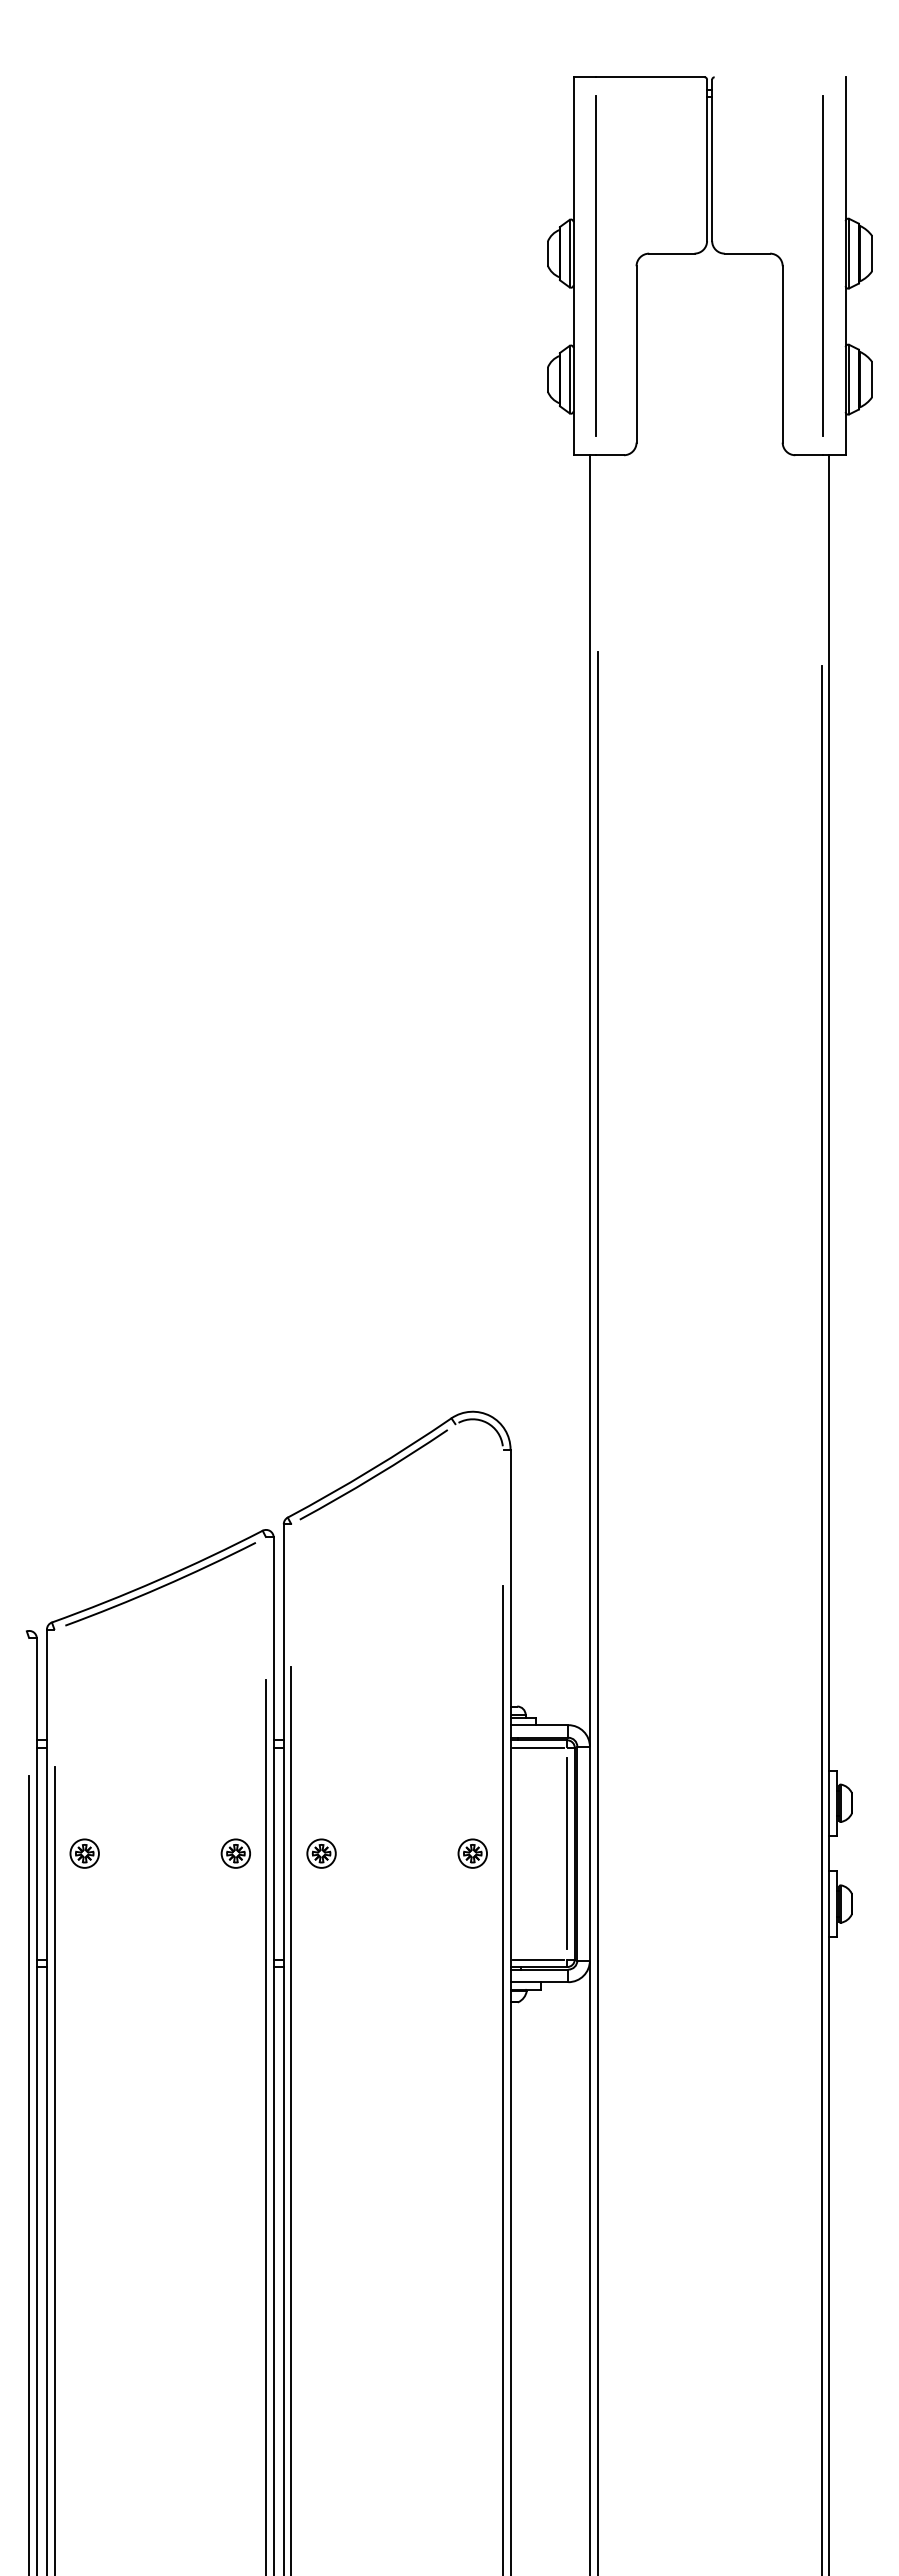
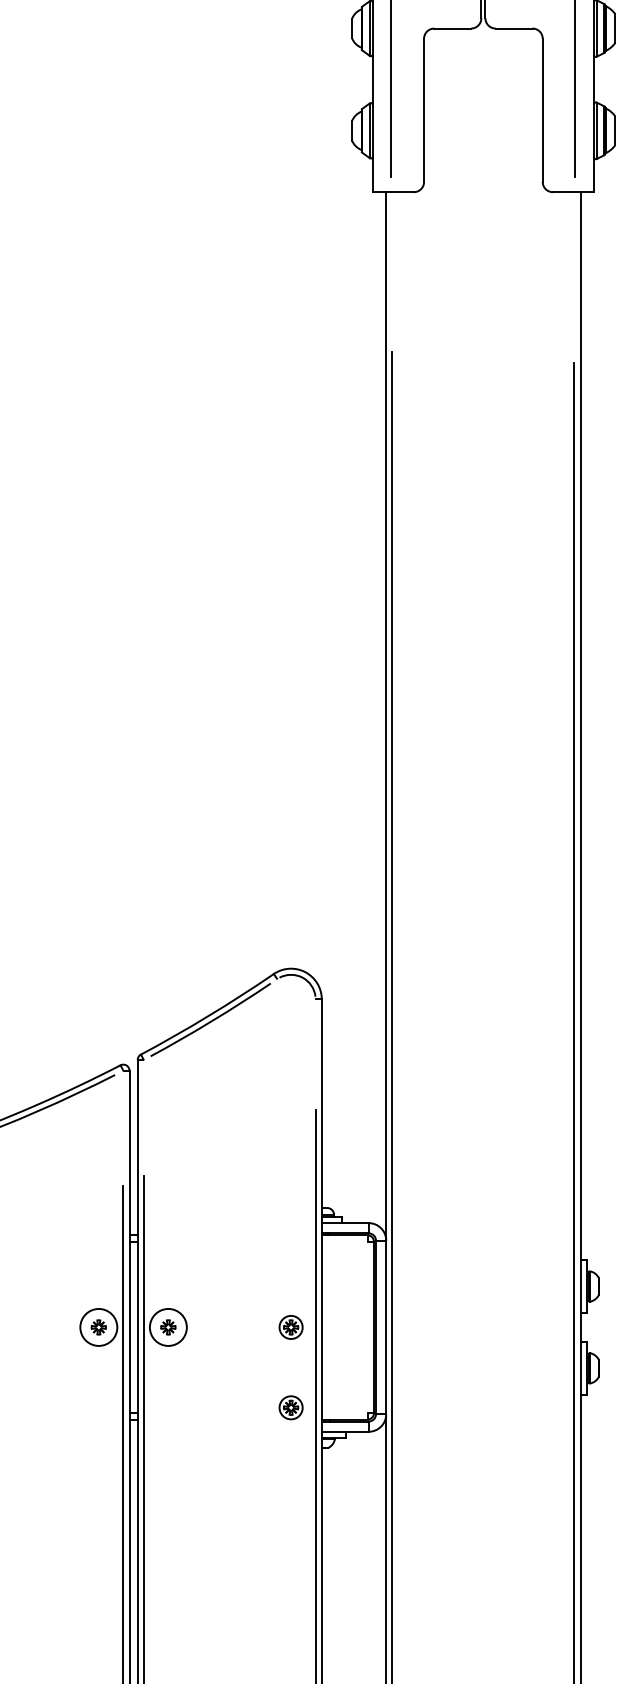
line: (538, 1747) -> (344, 1241), removed
circle: (235, 1853) -> (98, 1327), size x1.6
circle: (321, 1853) -> (168, 1327), size x1.6
line: (567, 1853) -> (368, 1327), removed
part: (472, 1952) -> (290, 1407), added
line: (538, 1959) -> (344, 1413), removed

